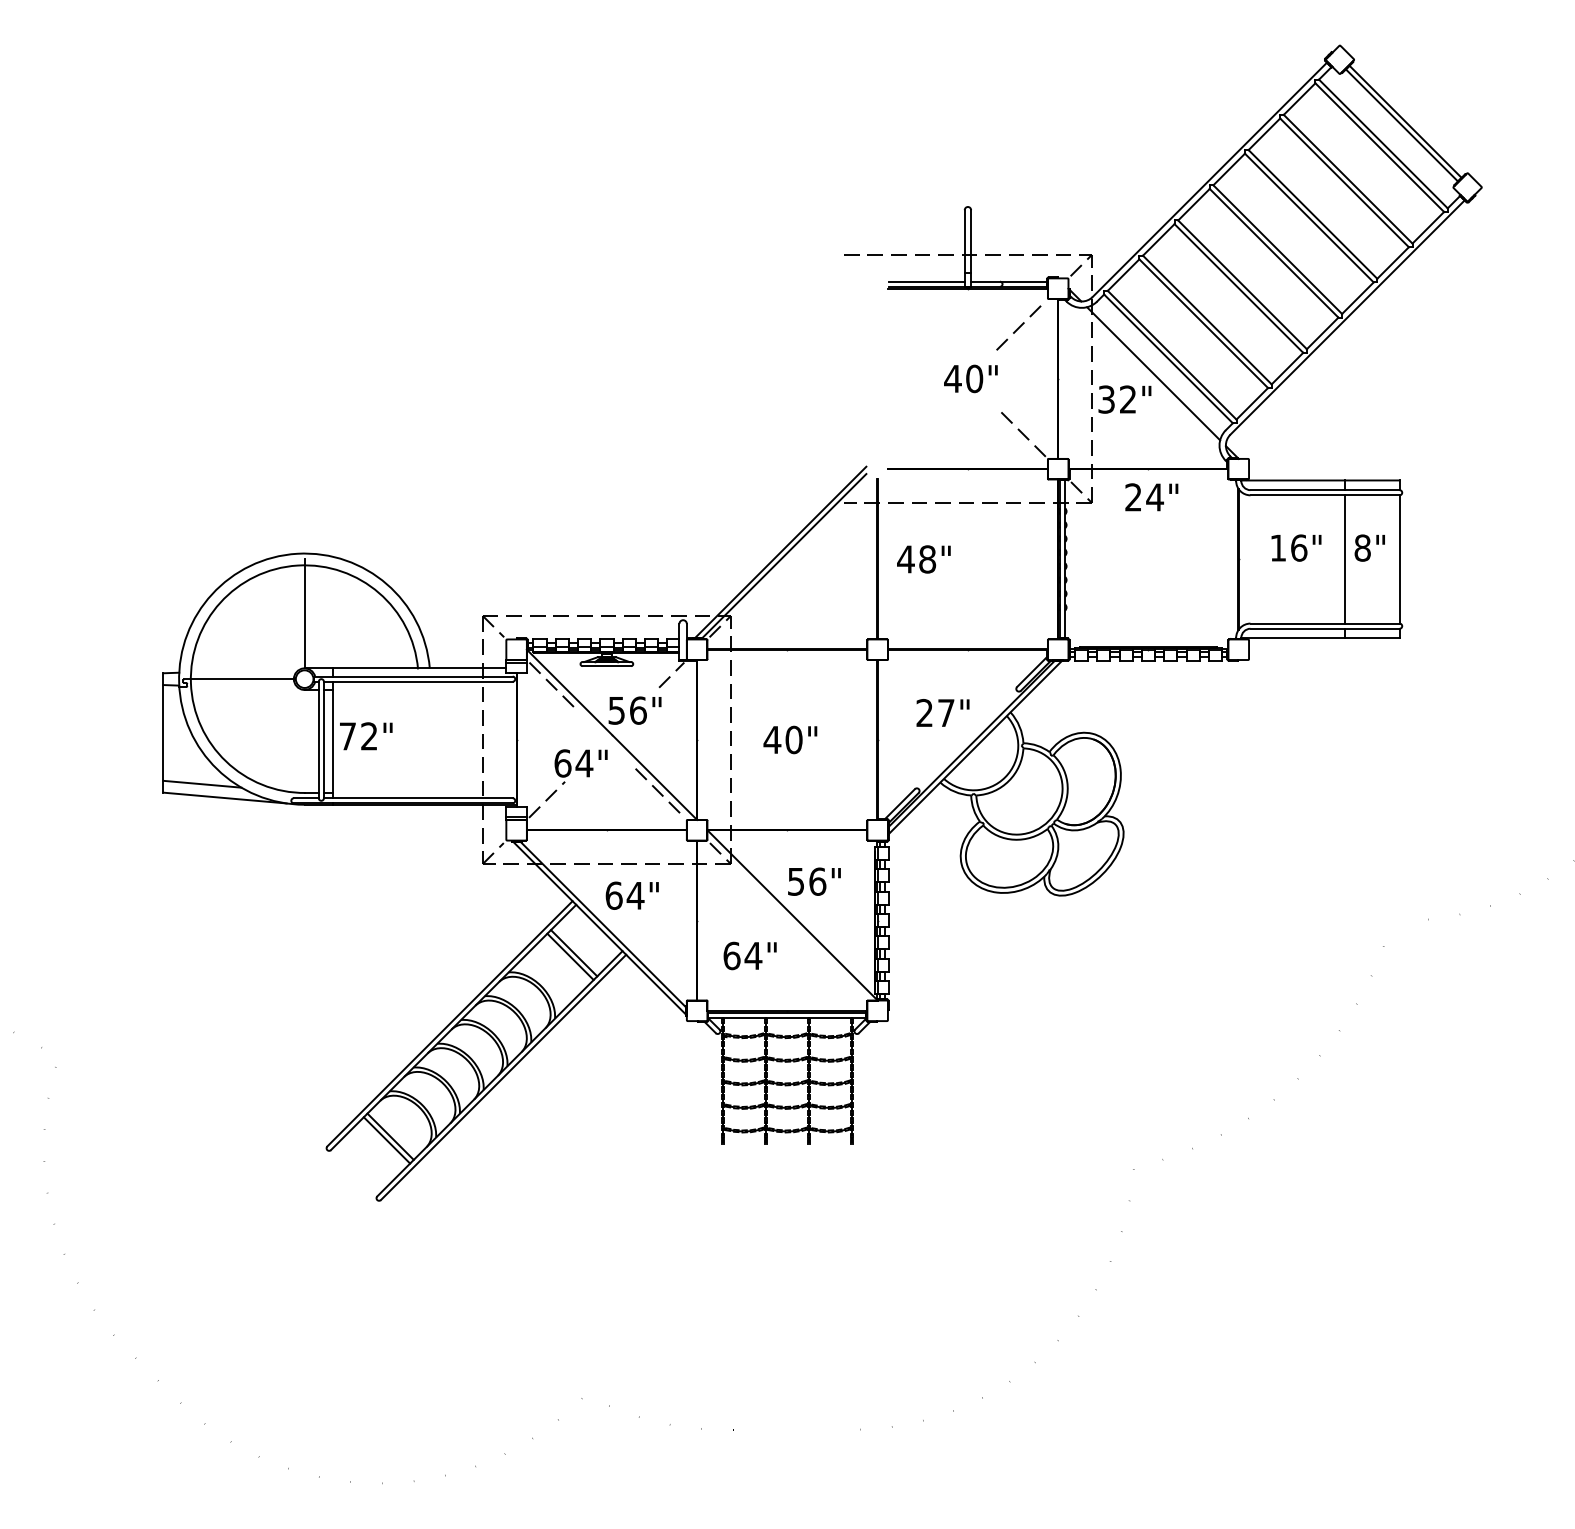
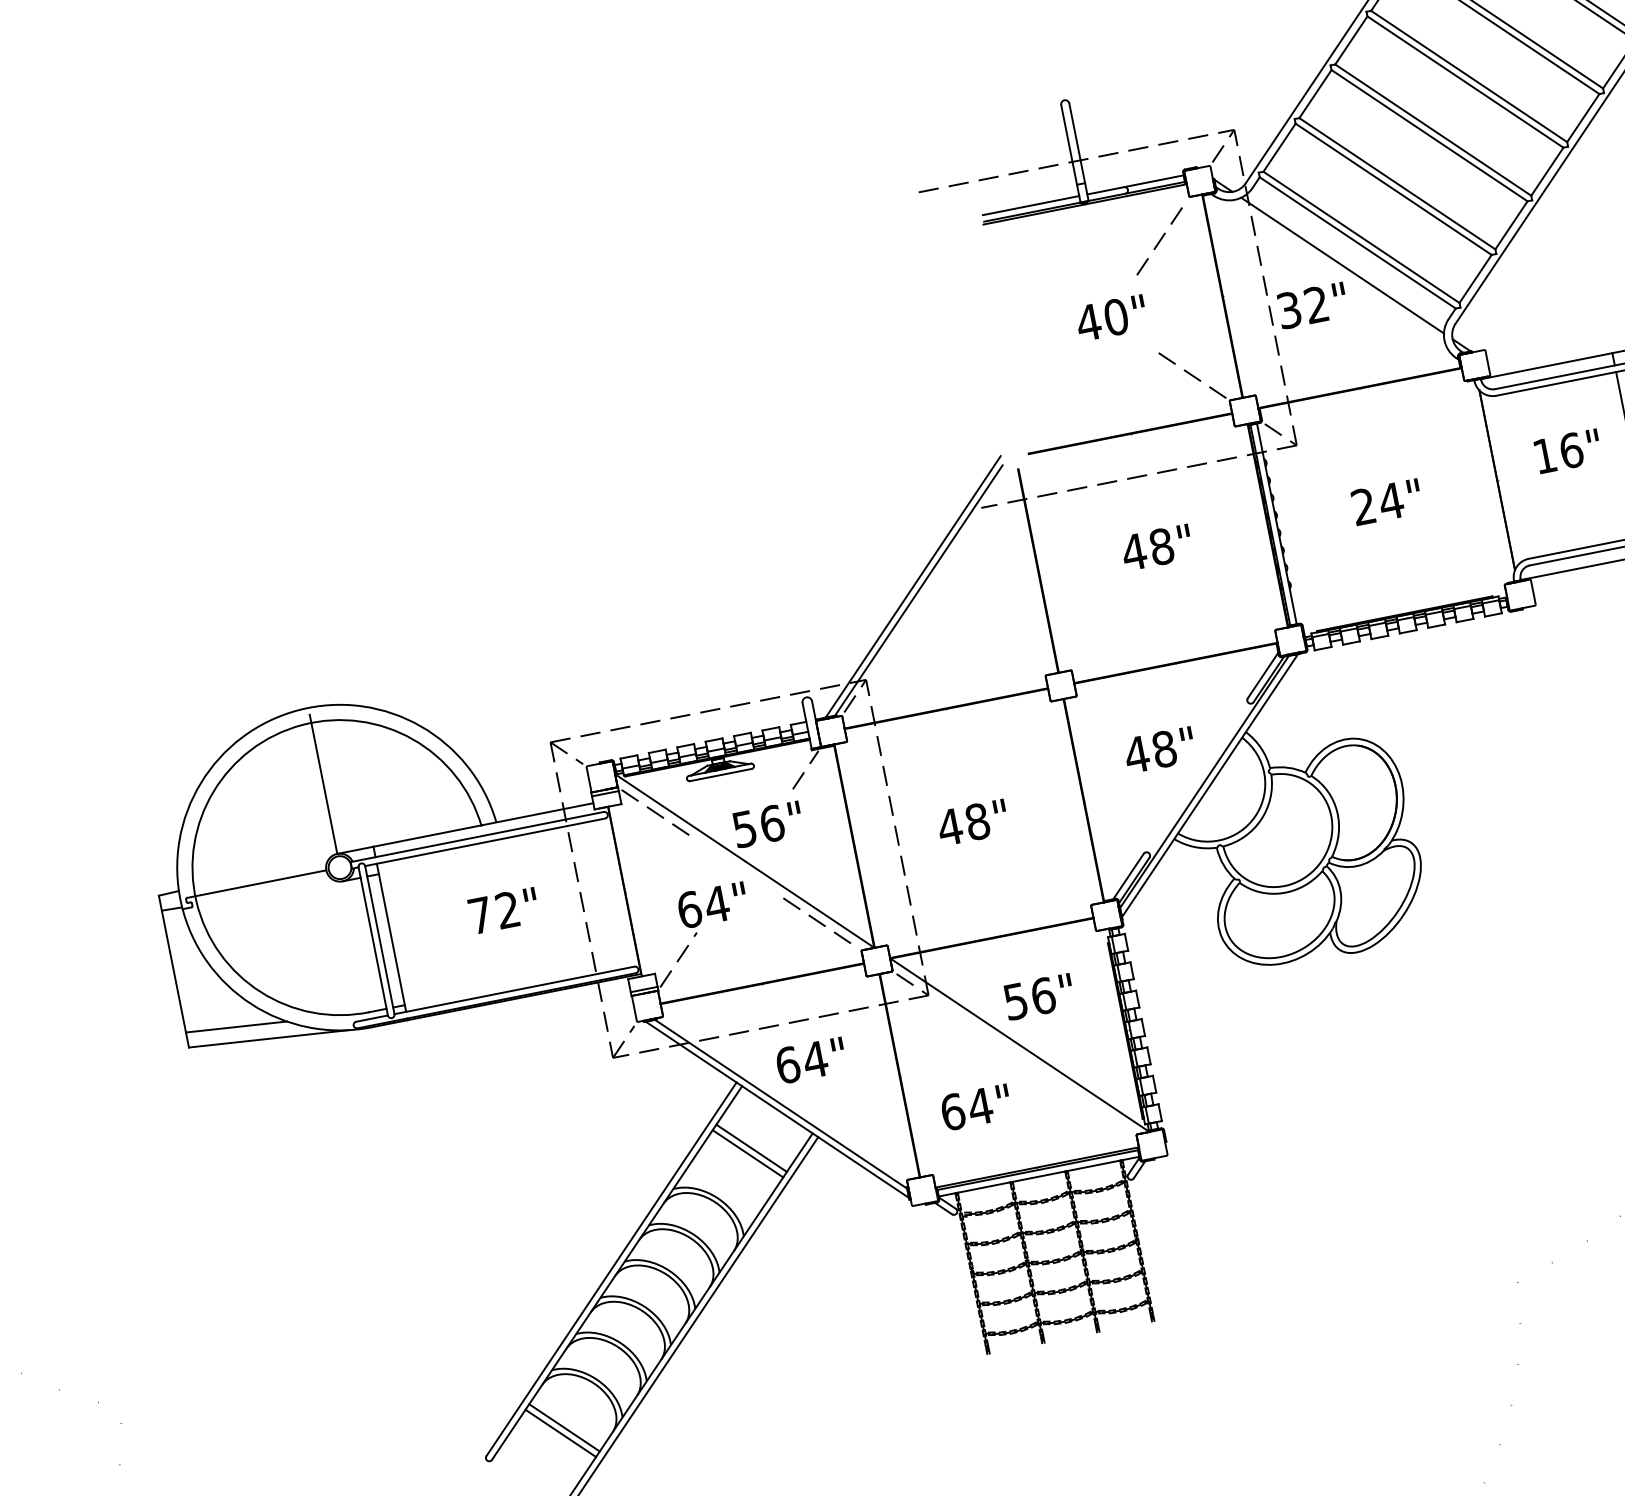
text: (1151, 497) -> (1386, 502), moved
text: (923, 559) -> (1156, 547), moved
text: (934, 712) -> (1149, 751), 27" -> 48"
text: (366, 736) -> (504, 910), moved
text: (793, 739) -> (976, 821), 40" -> 48"

